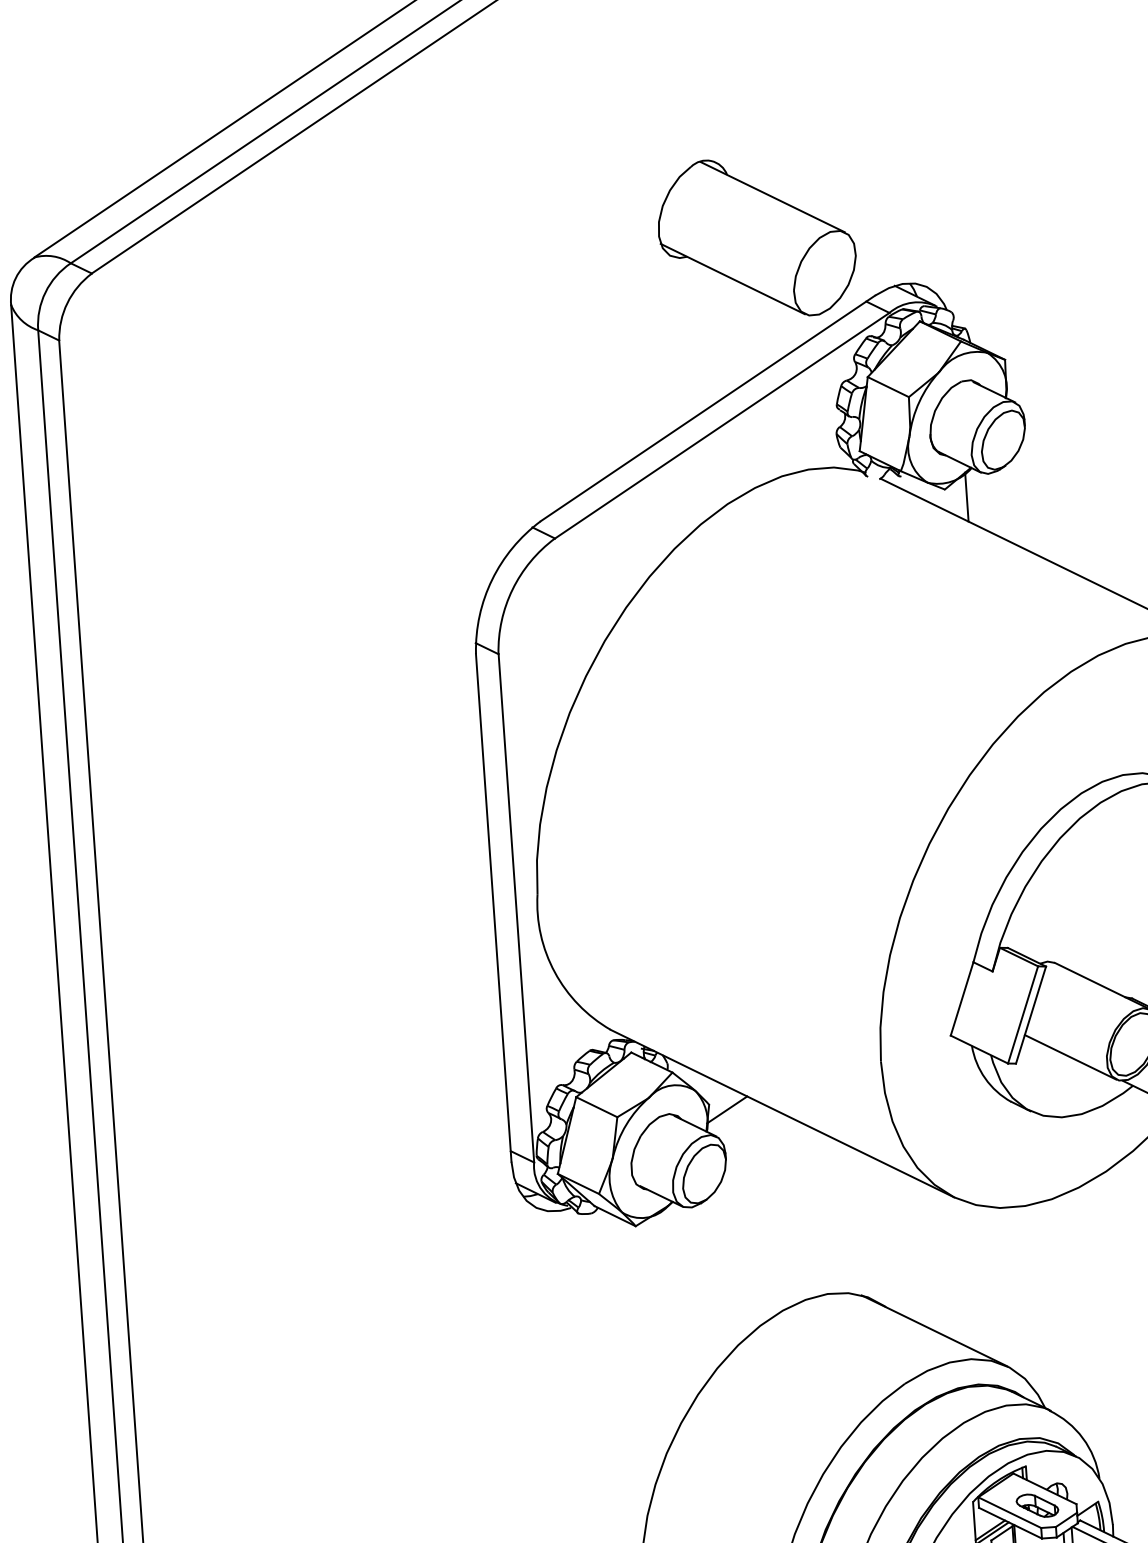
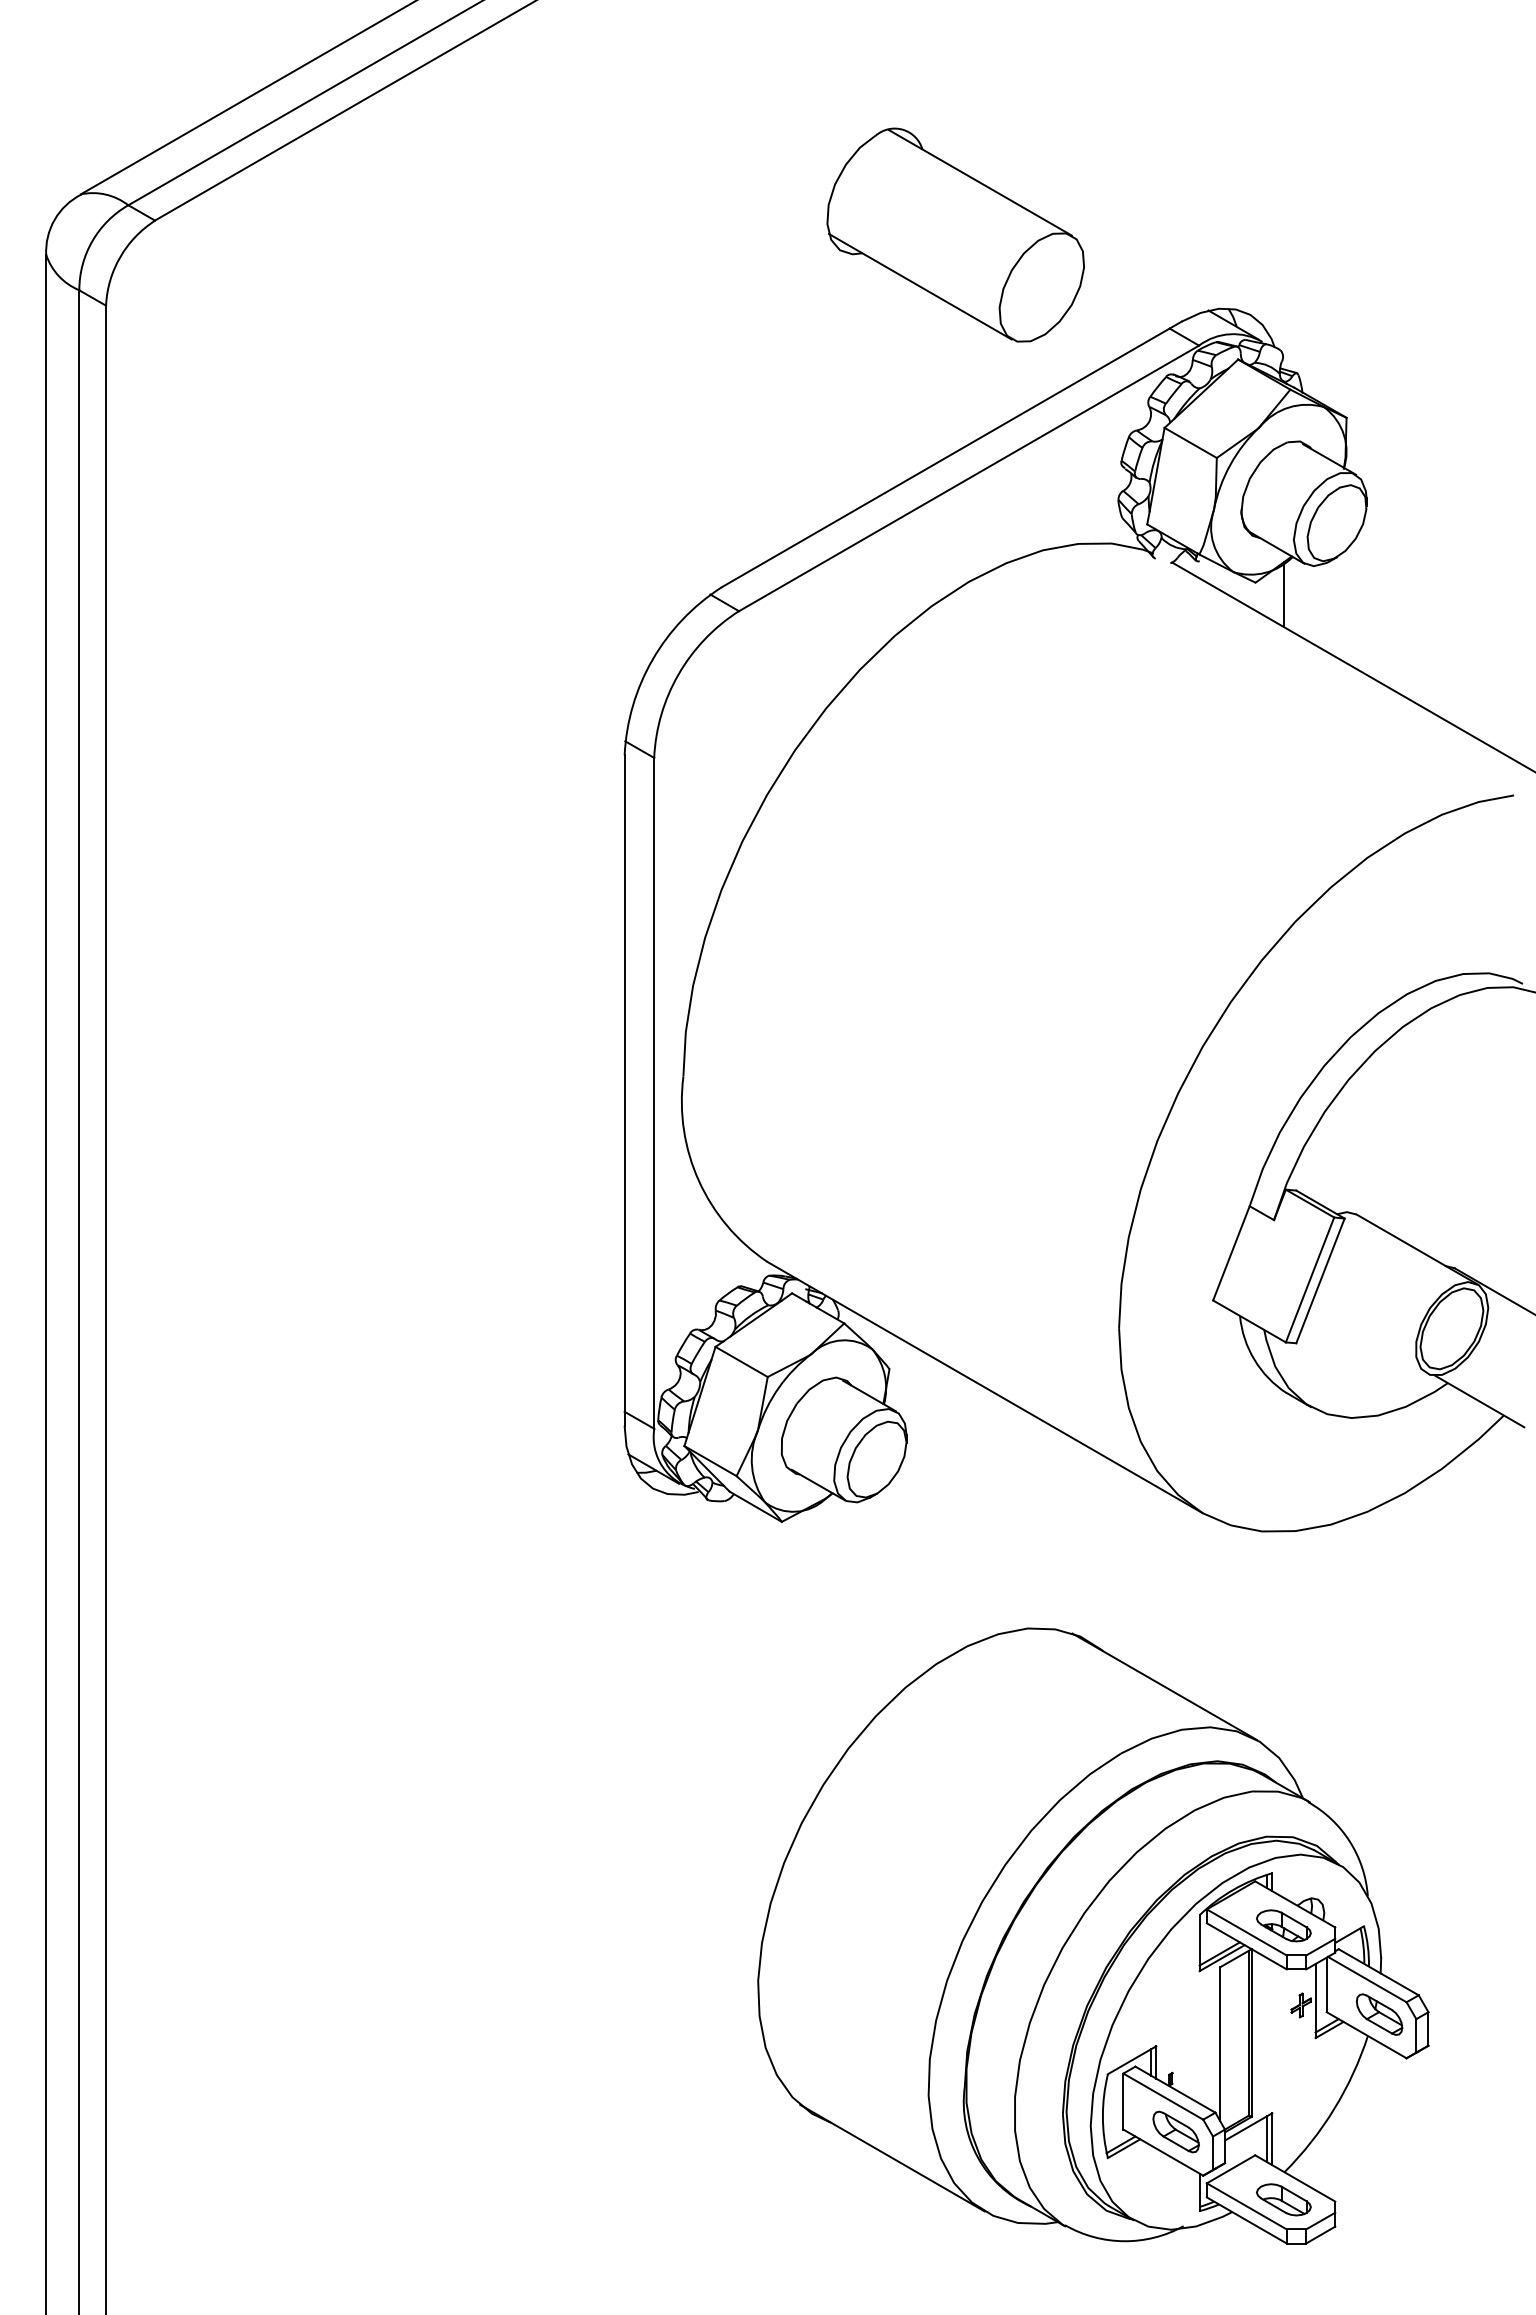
part: (756, 237) -> (955, 234), moved
line: (1070, 1056) -> (1368, 1339), removed
line: (727, 1109) -> (912, 1377), removed

